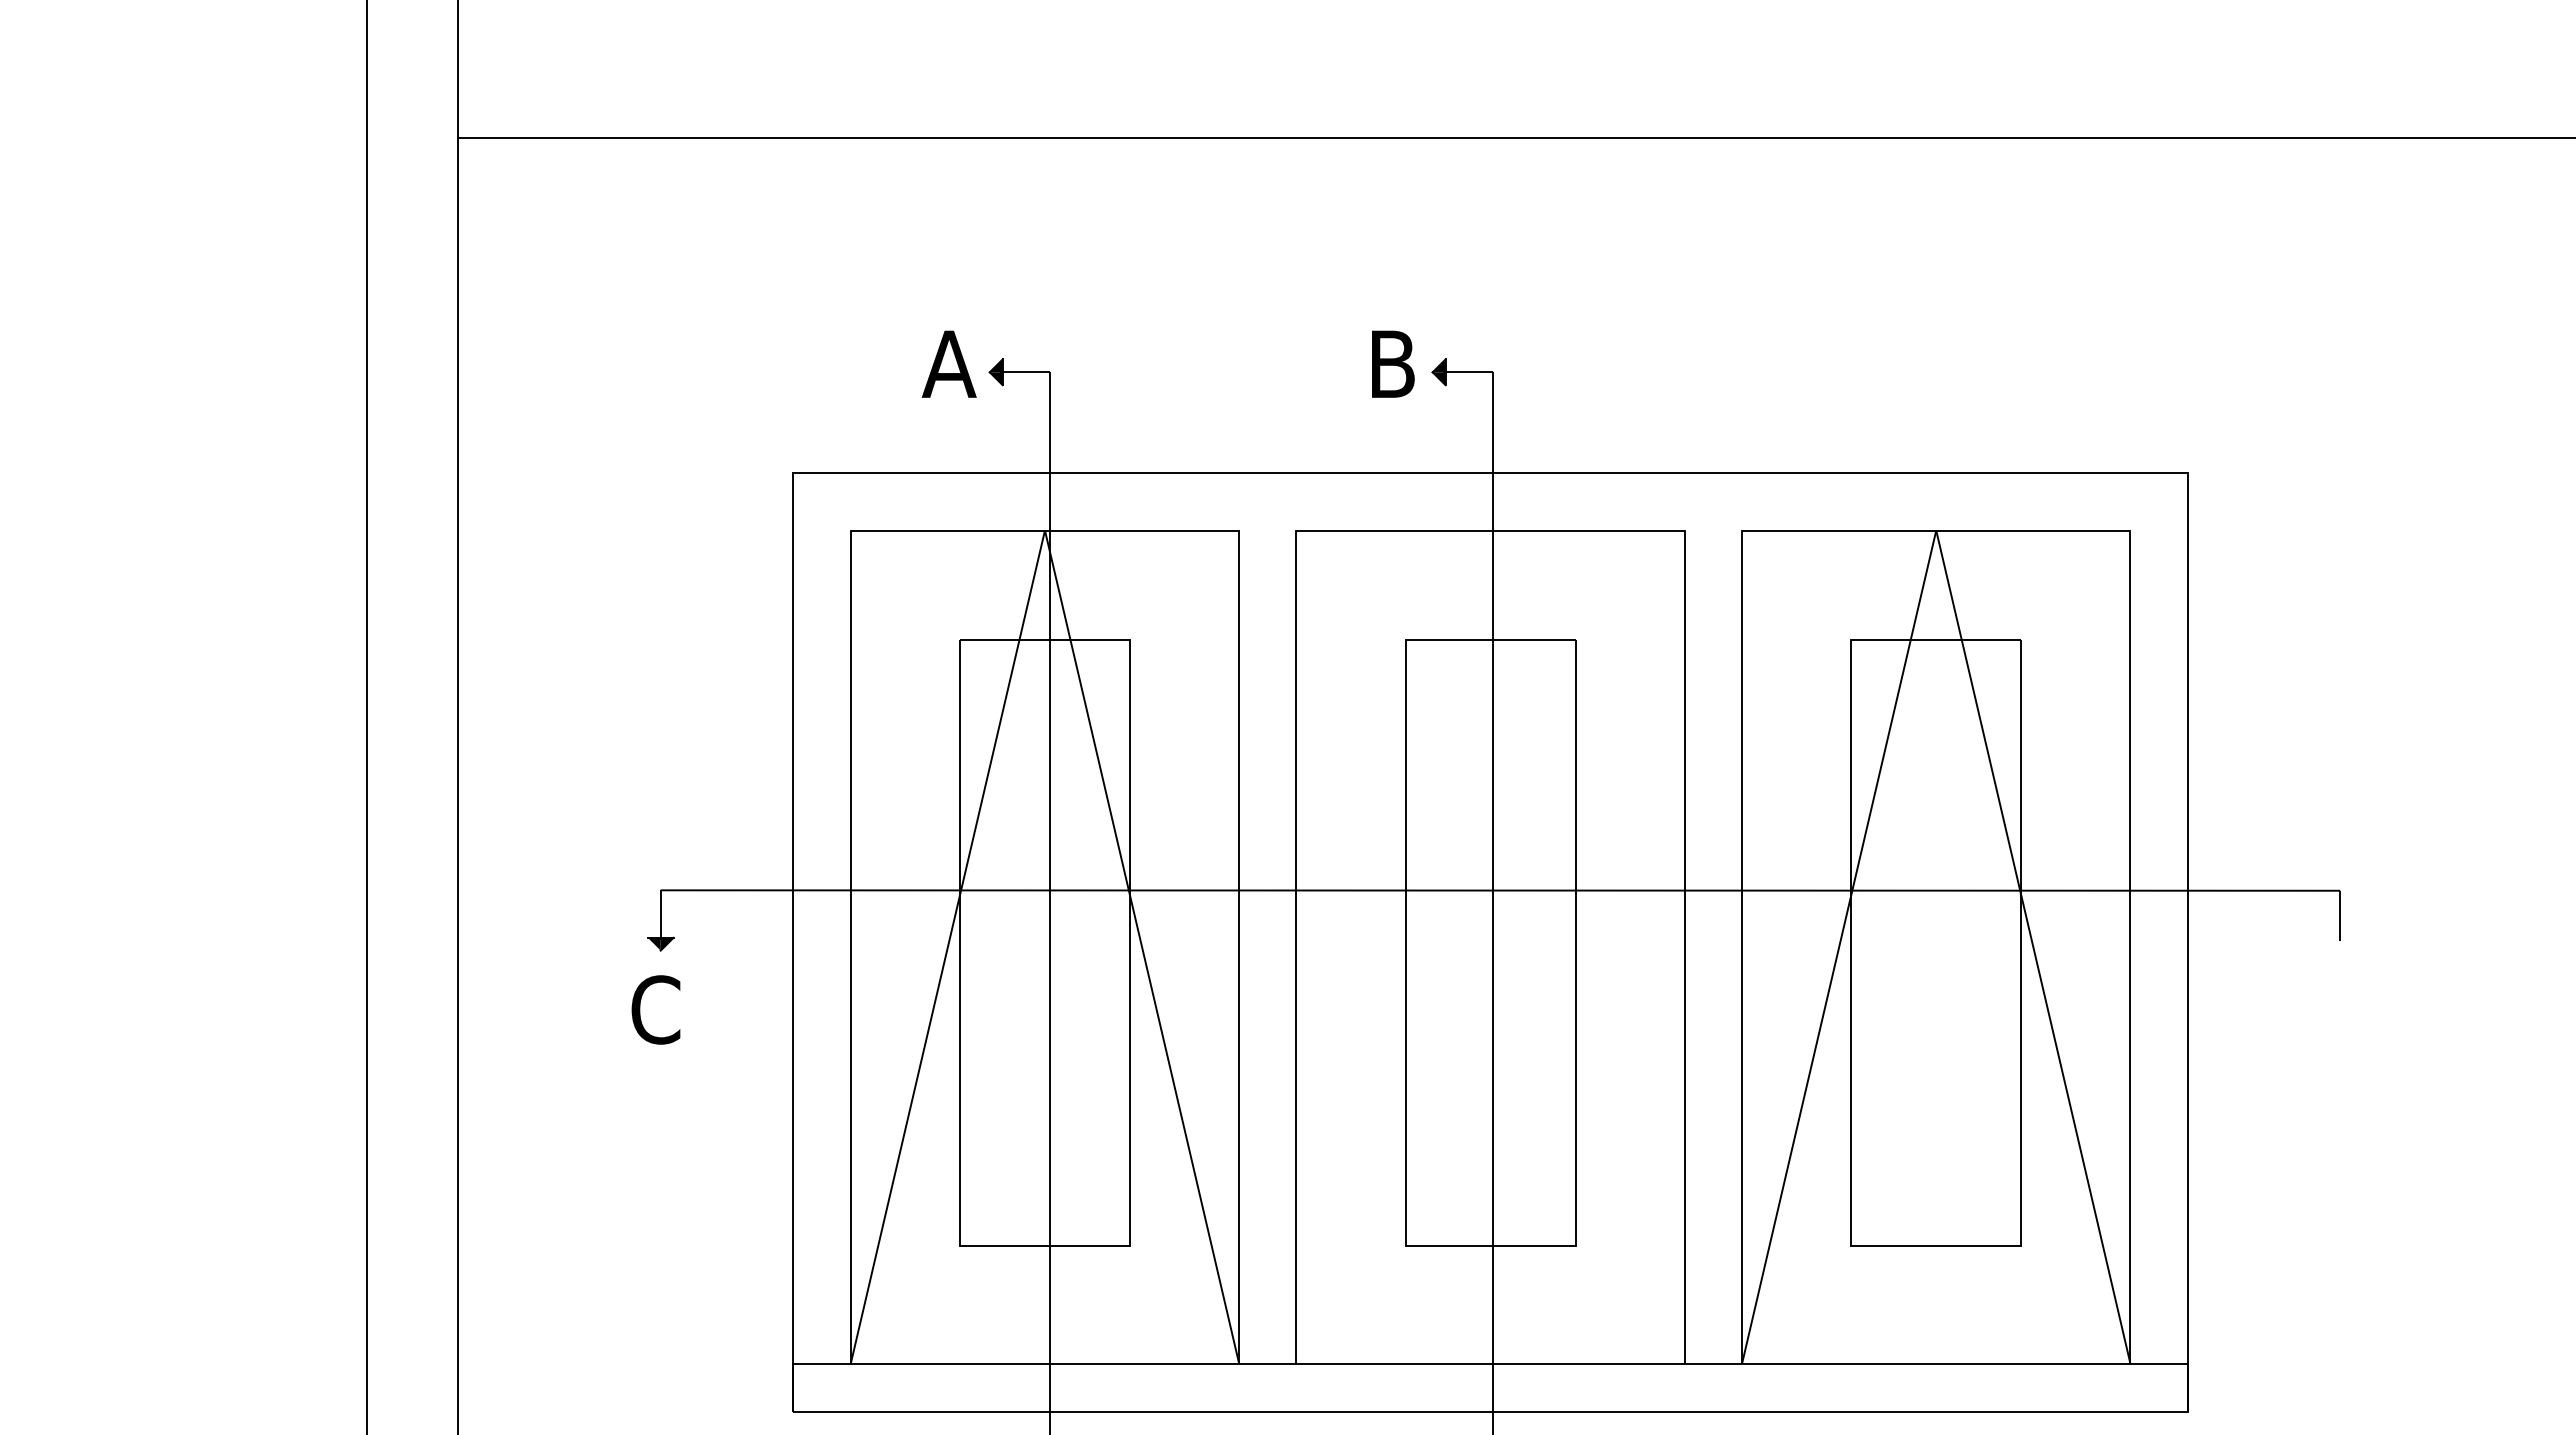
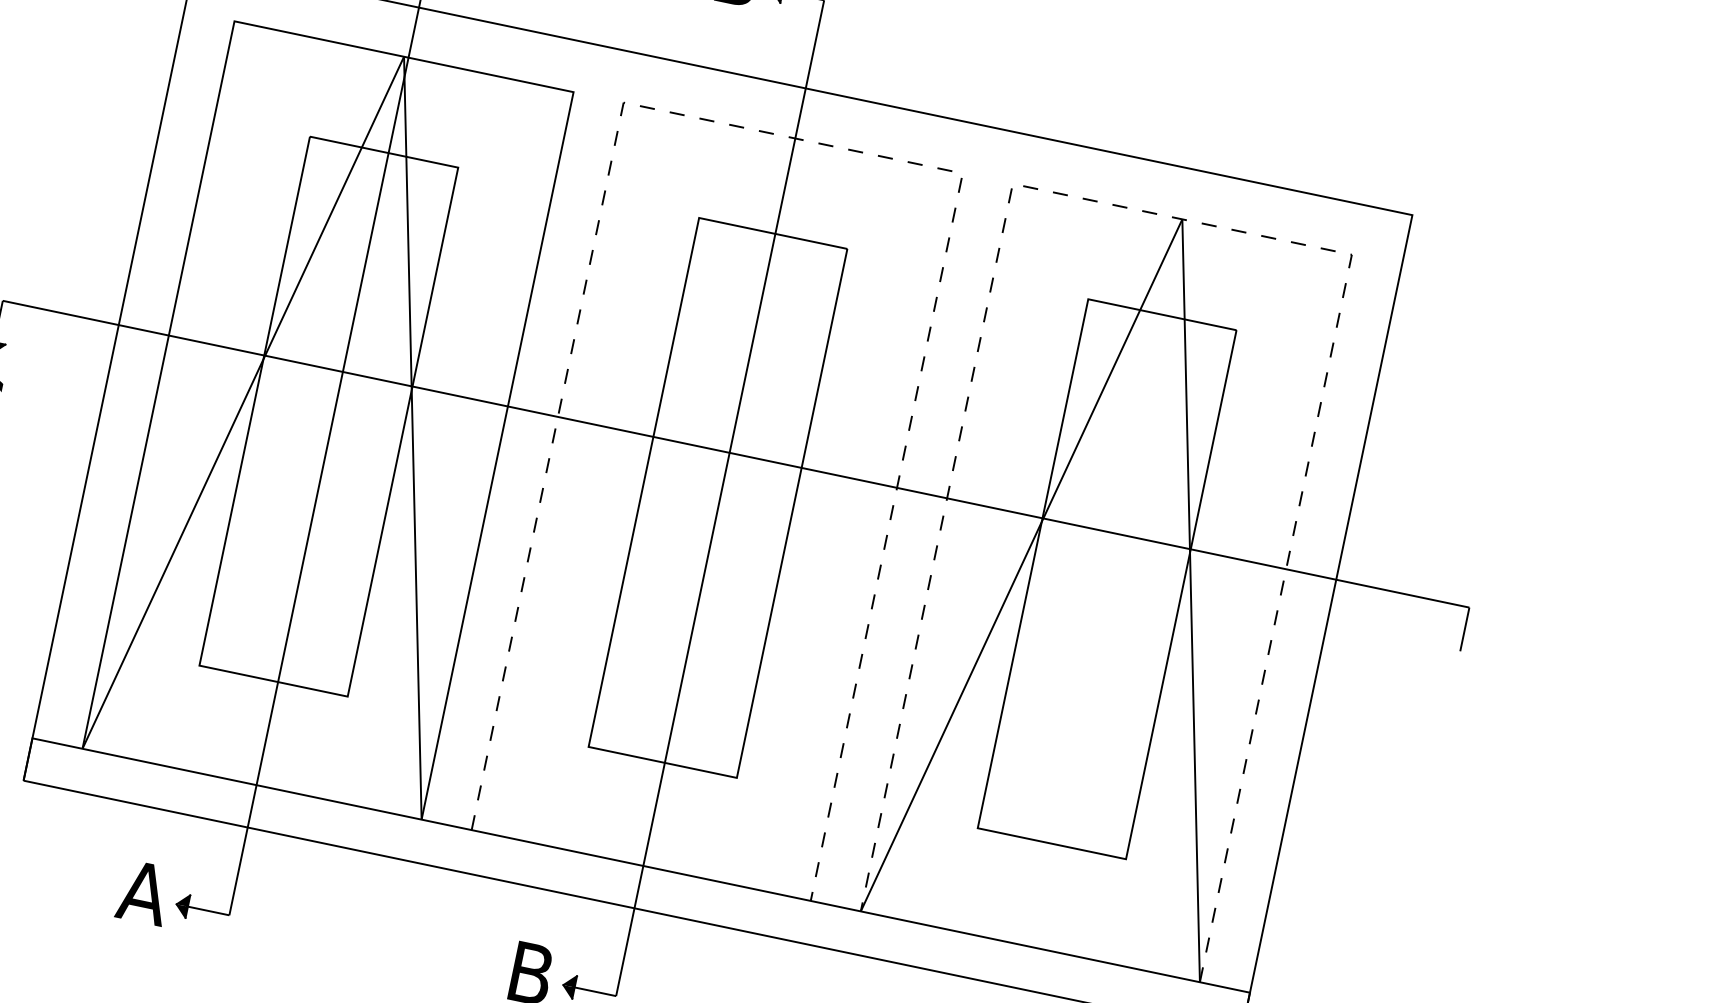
line: (1491, 530) -> (793, 138), solid -> dashed
line: (1935, 530) -> (1181, 219), solid -> dashed

